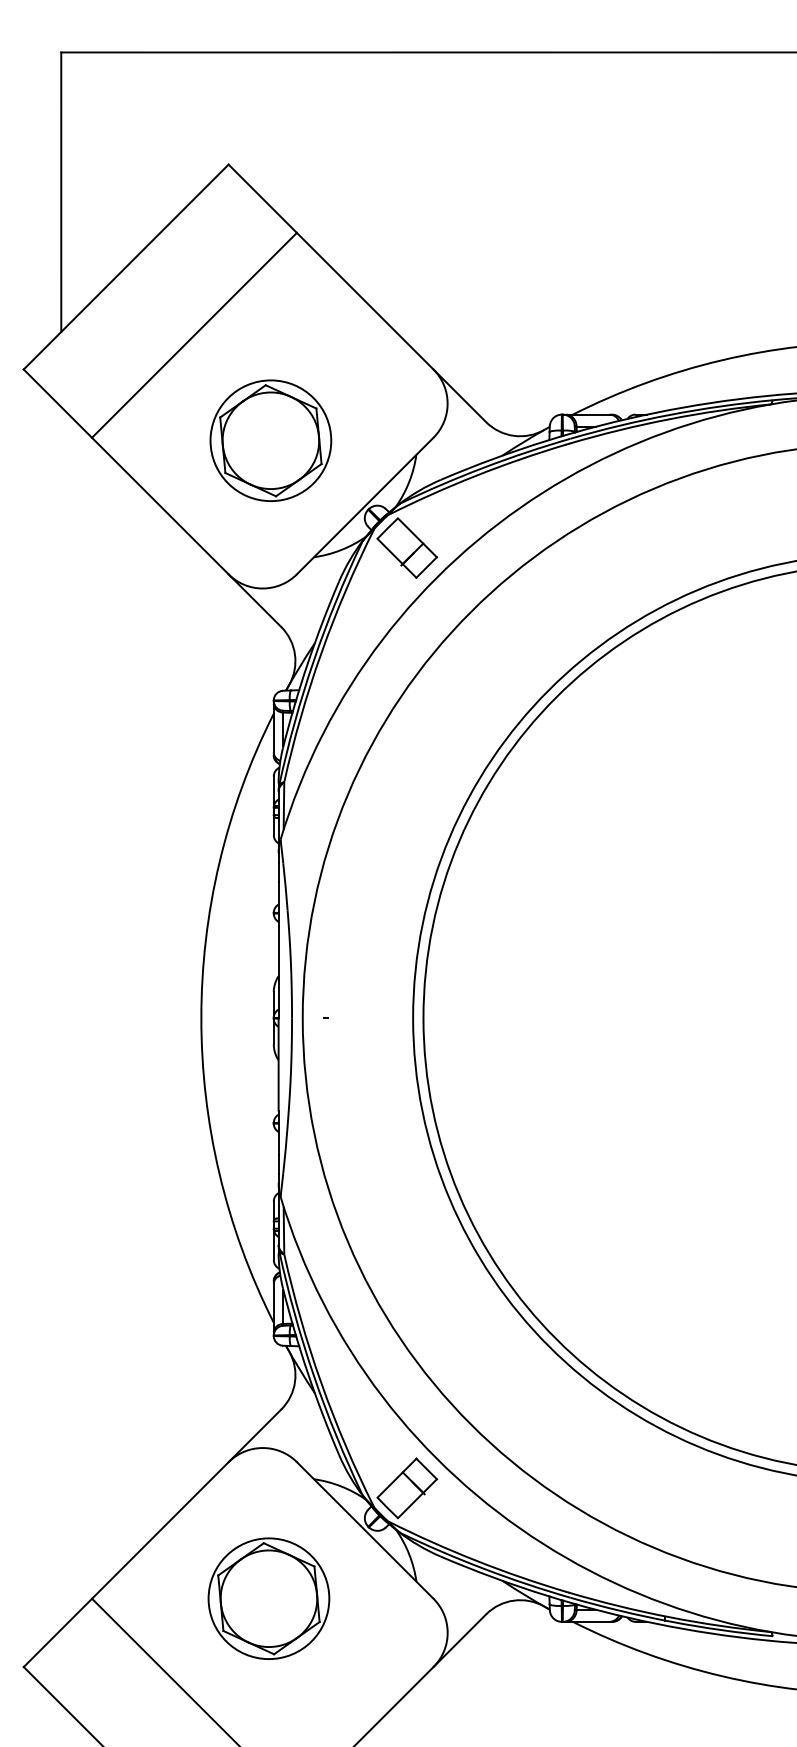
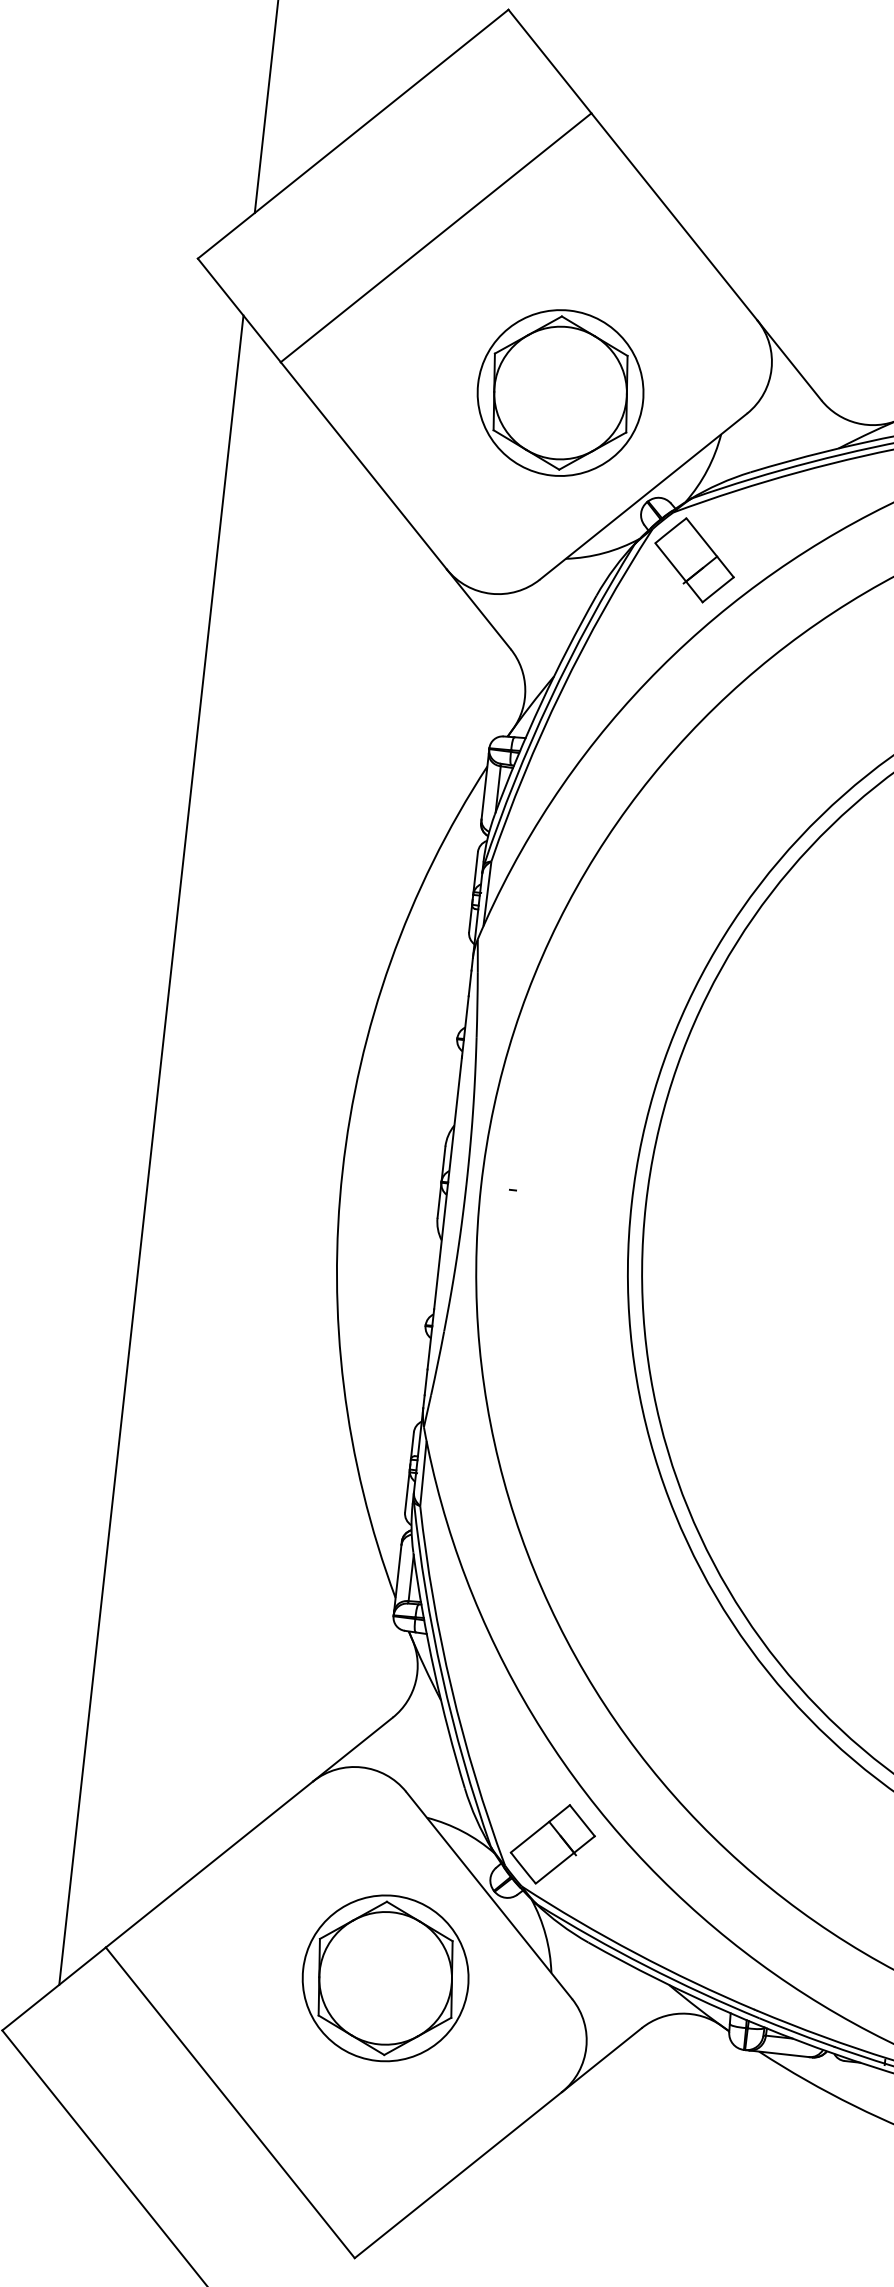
part: (270, 440) -> (560, 392), moved
line: (61, 1018) -> (151, 1150), added
part: (268, 1598) -> (385, 1977), moved

